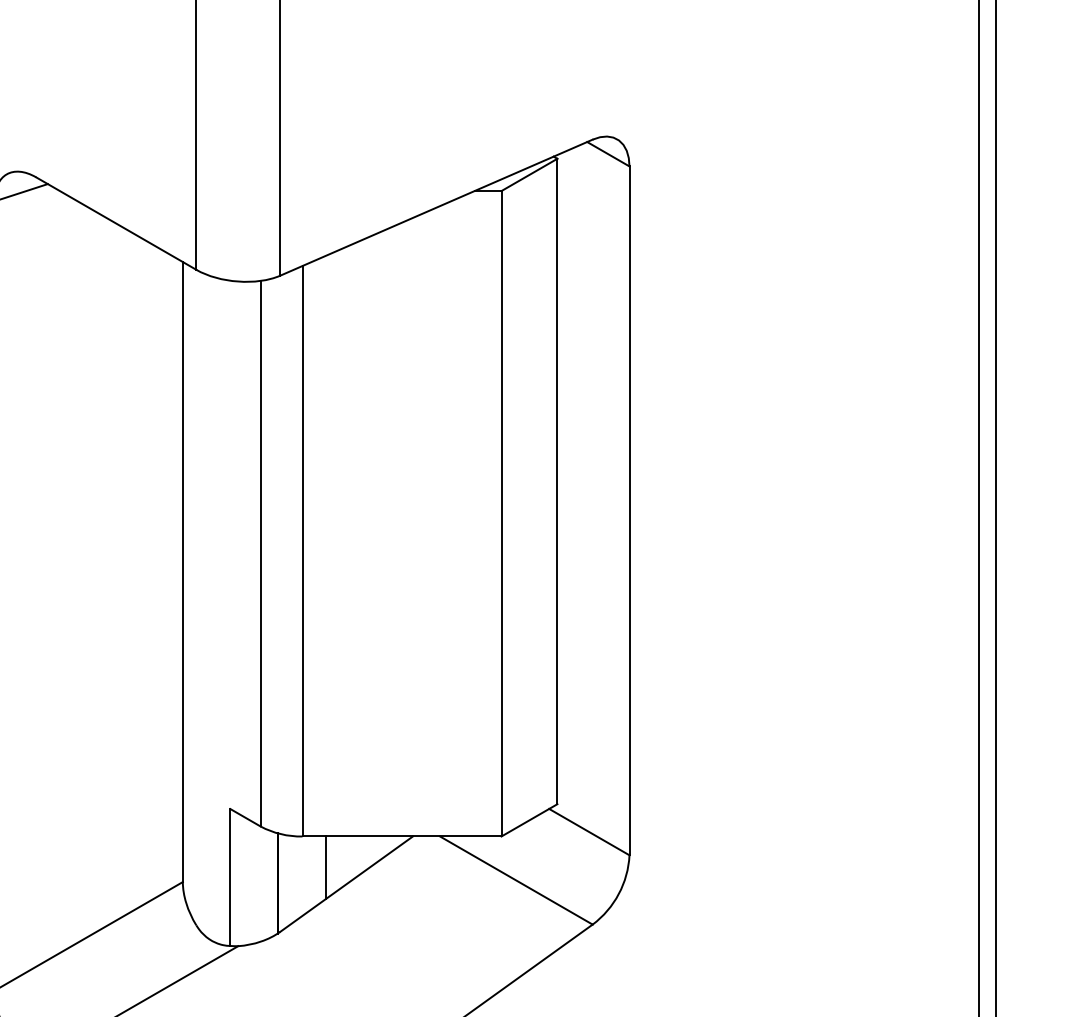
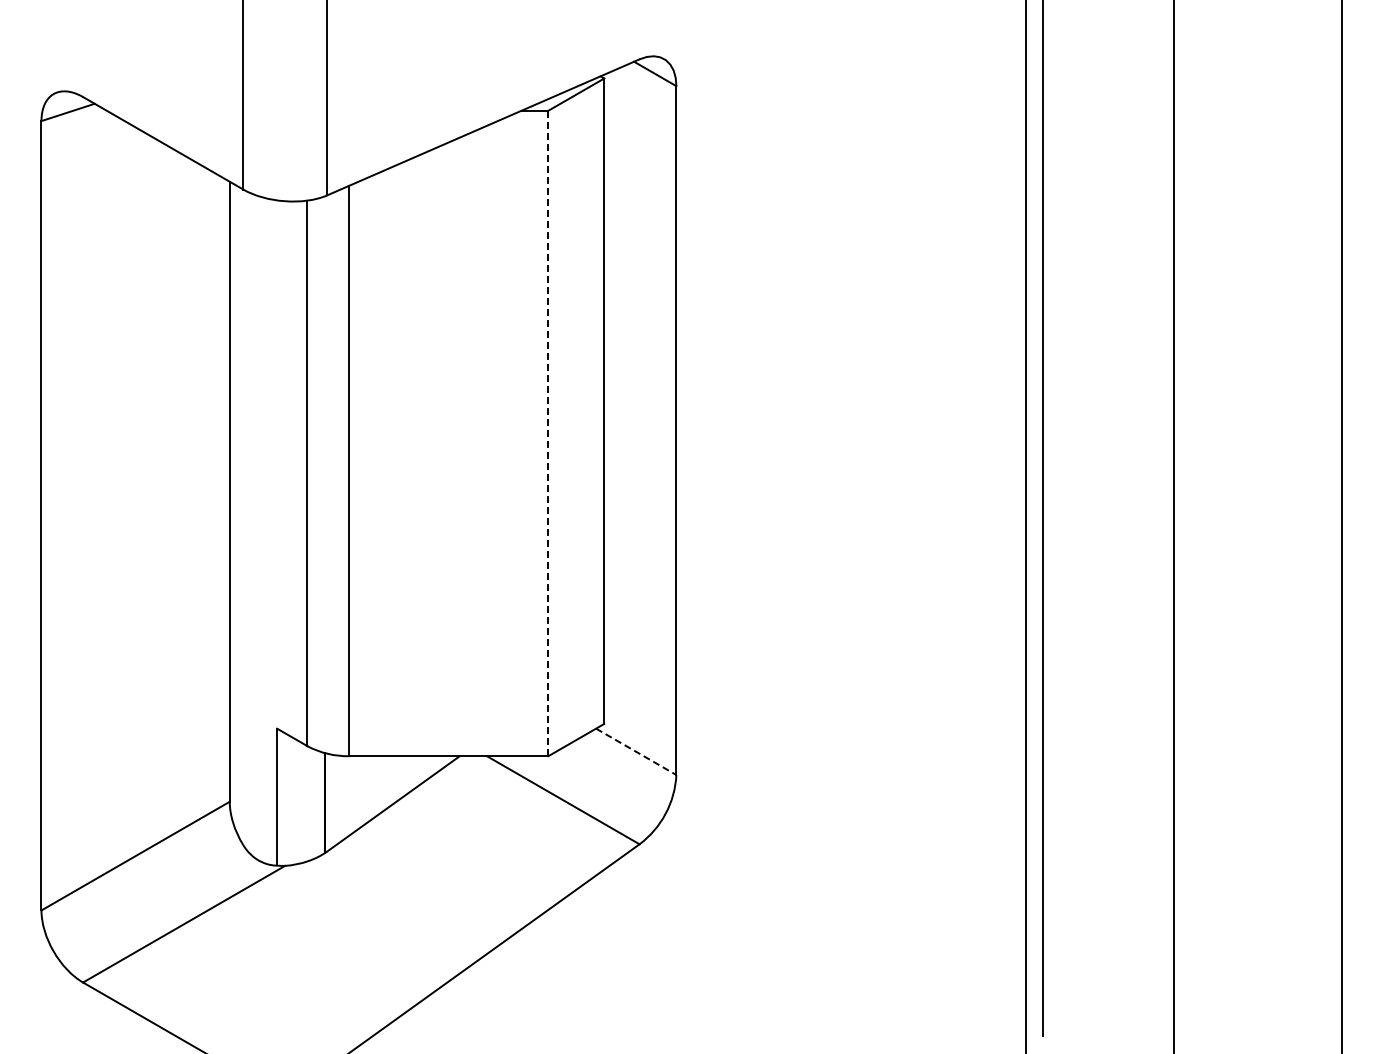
line: (501, 513) -> (548, 433), solid -> dashed
line: (589, 832) -> (636, 752), solid -> dashed
line: (325, 867) -> (372, 787), removed

